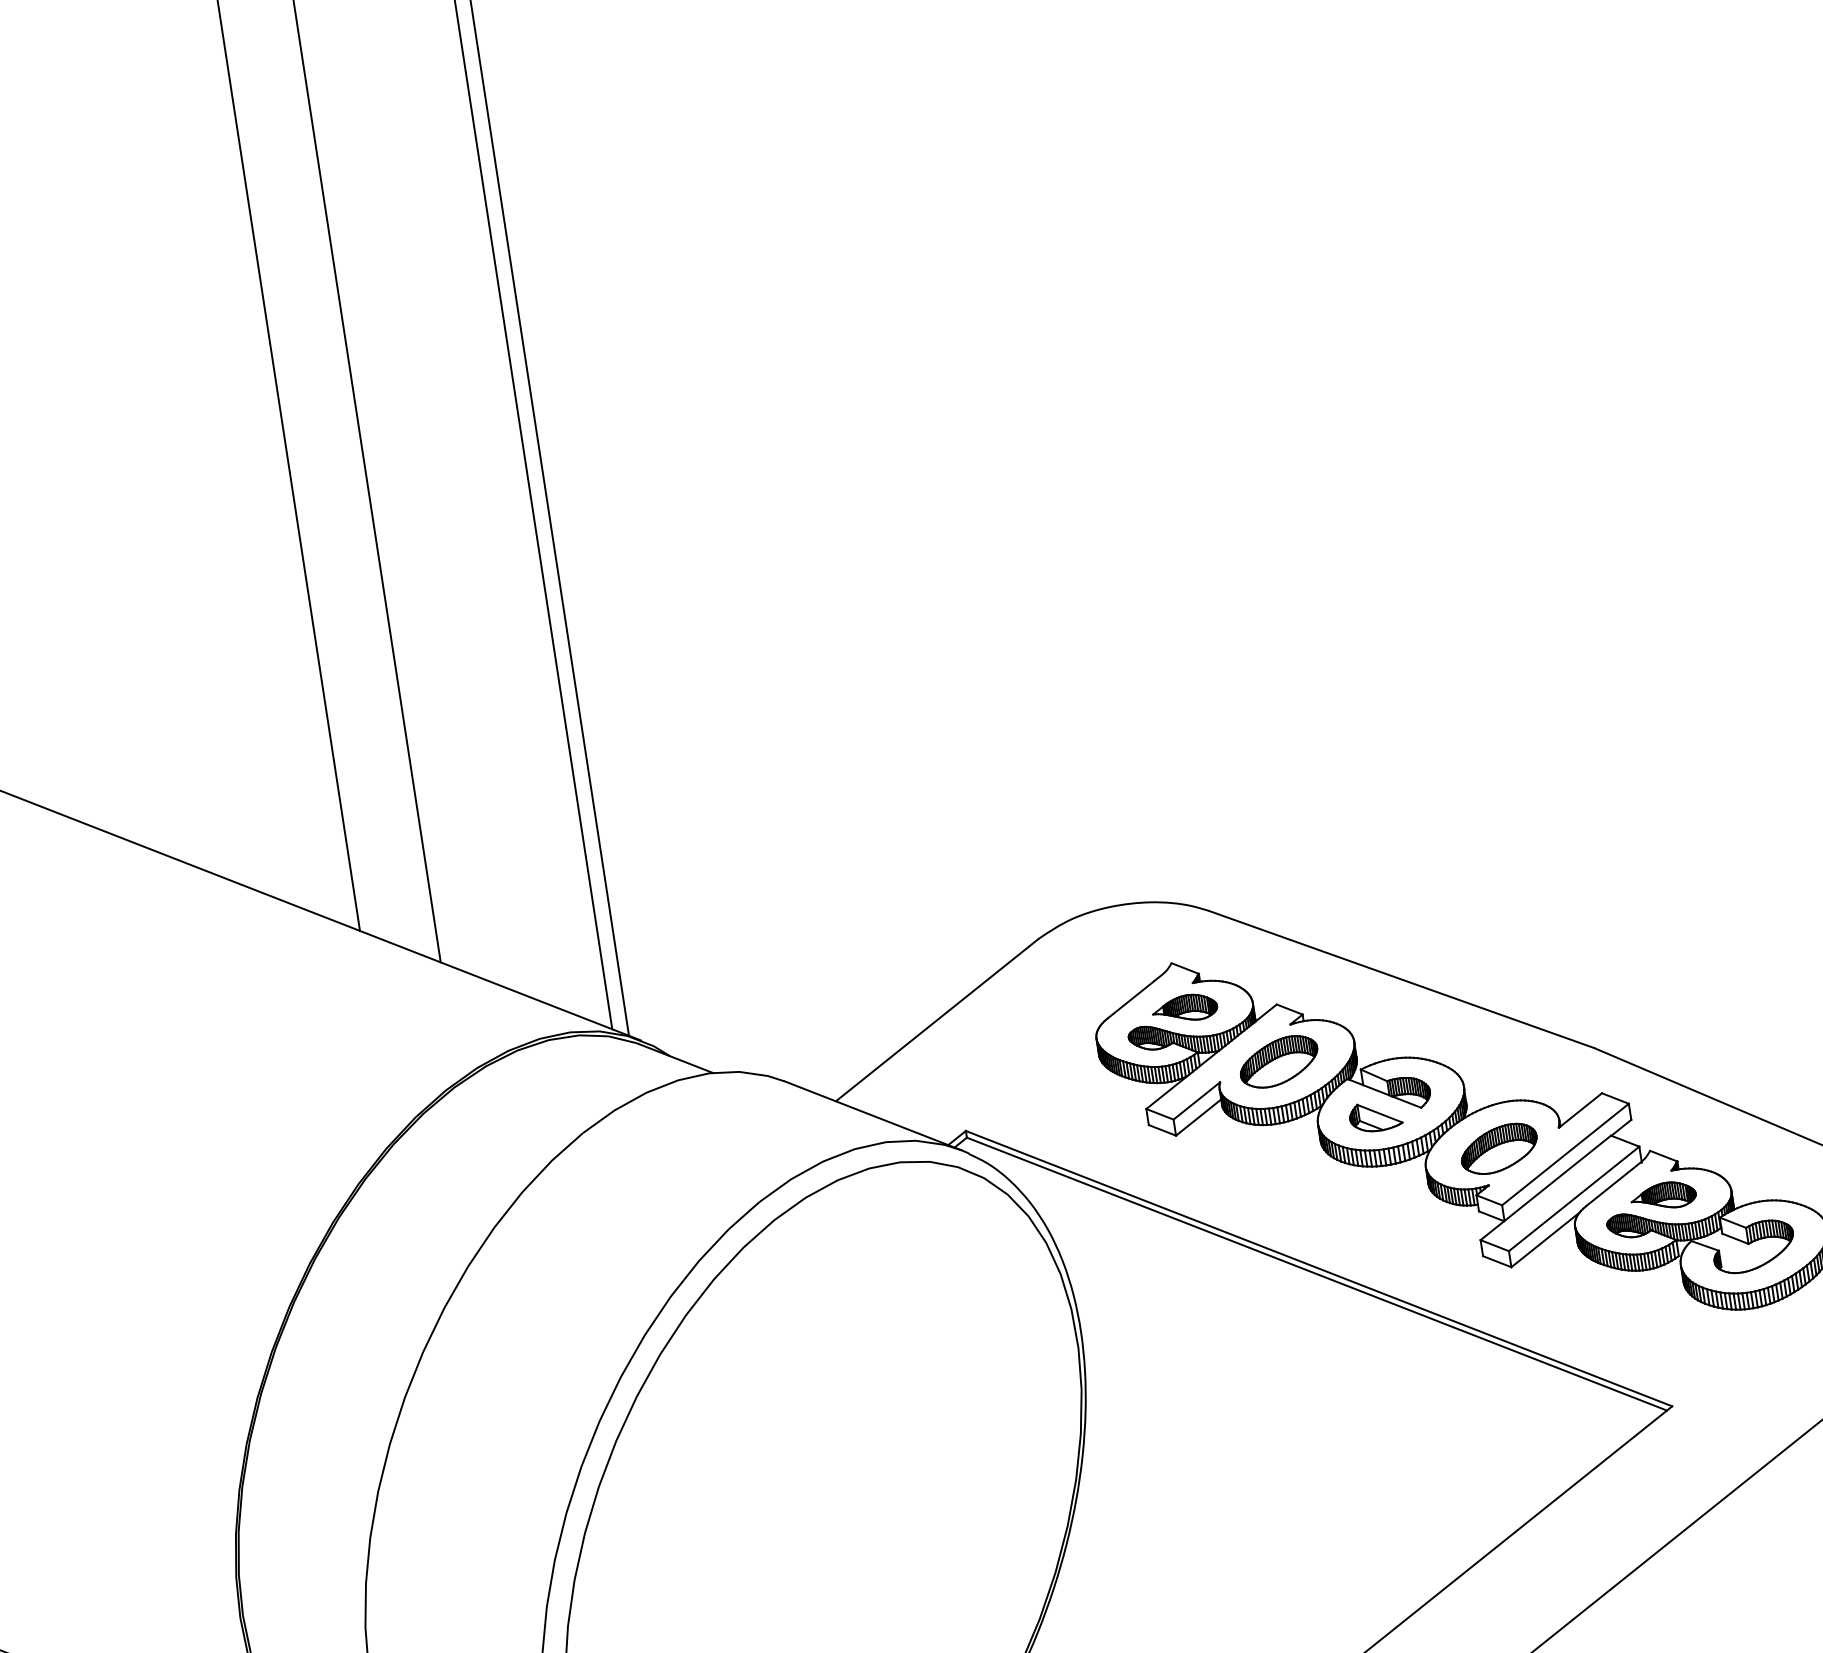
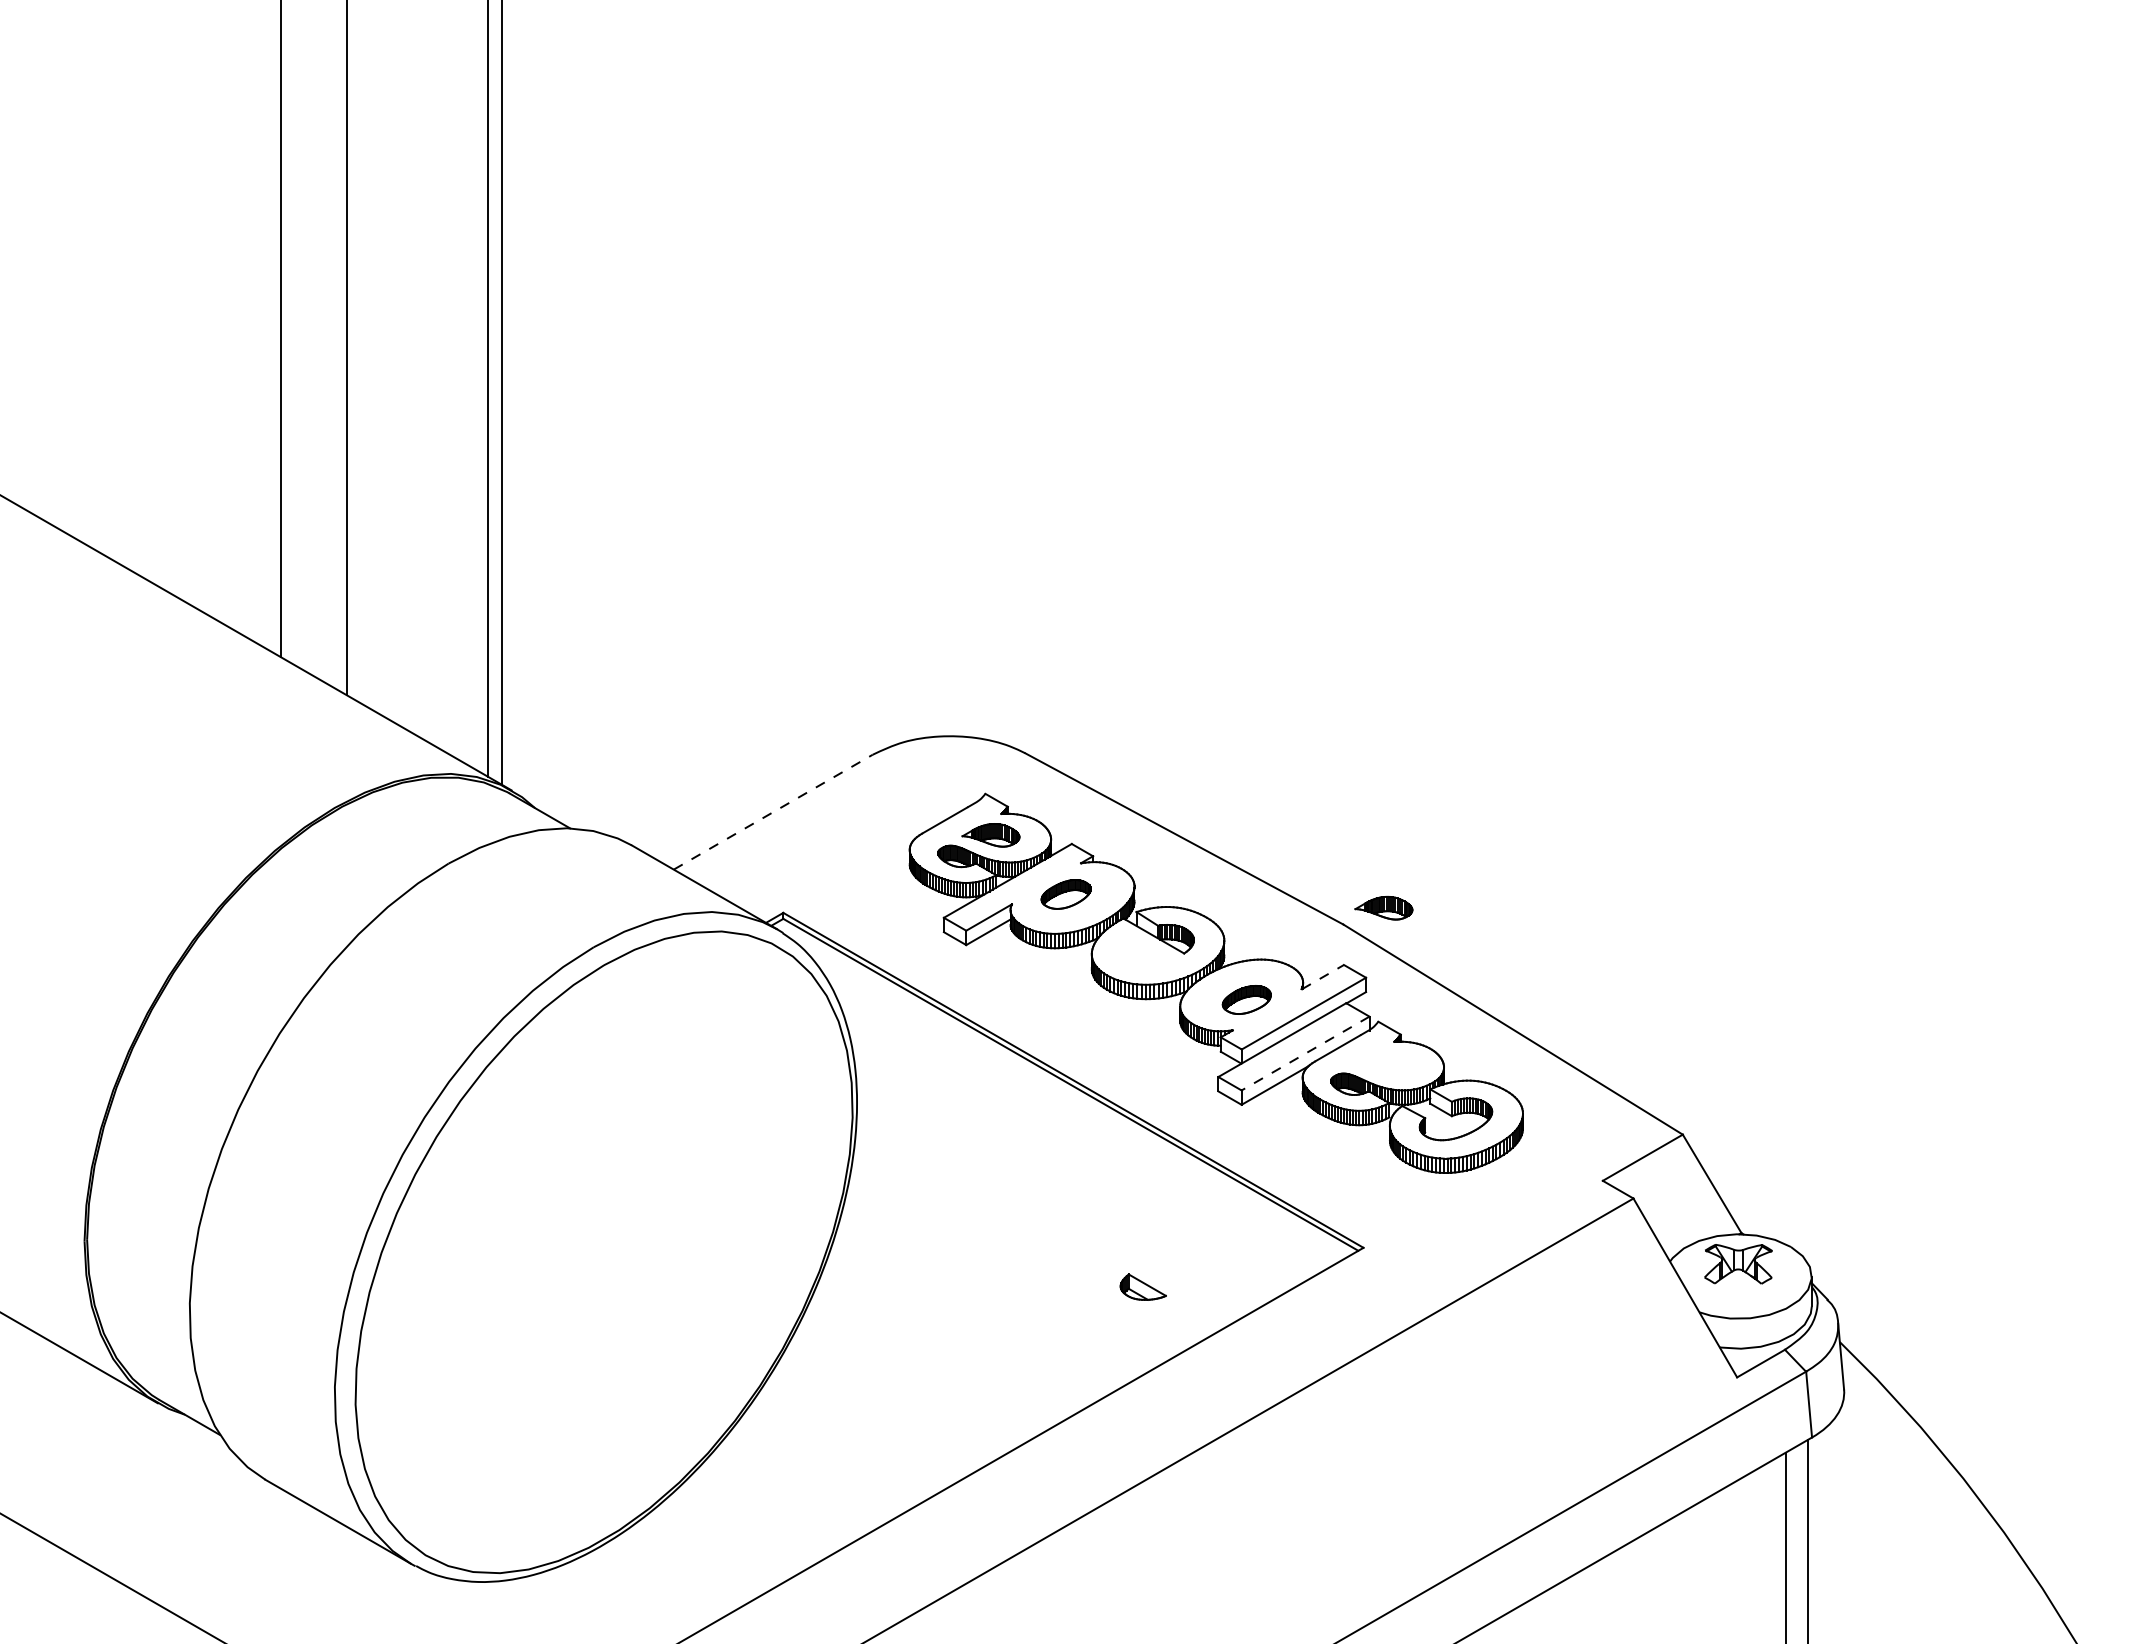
line: (937, 1020) -> (773, 812), solid -> dashed
part: (1279, 1061) -> (1066, 894), size x0.7
line: (1581, 1109) -> (1323, 976), solid -> dashed
part: (1374, 1116) -> (1142, 1286), moved
part: (1498, 1148) -> (1246, 999), size x0.7
part: (1663, 1196) -> (1383, 908), moved
line: (1574, 1198) -> (1305, 1053), solid -> dashed

